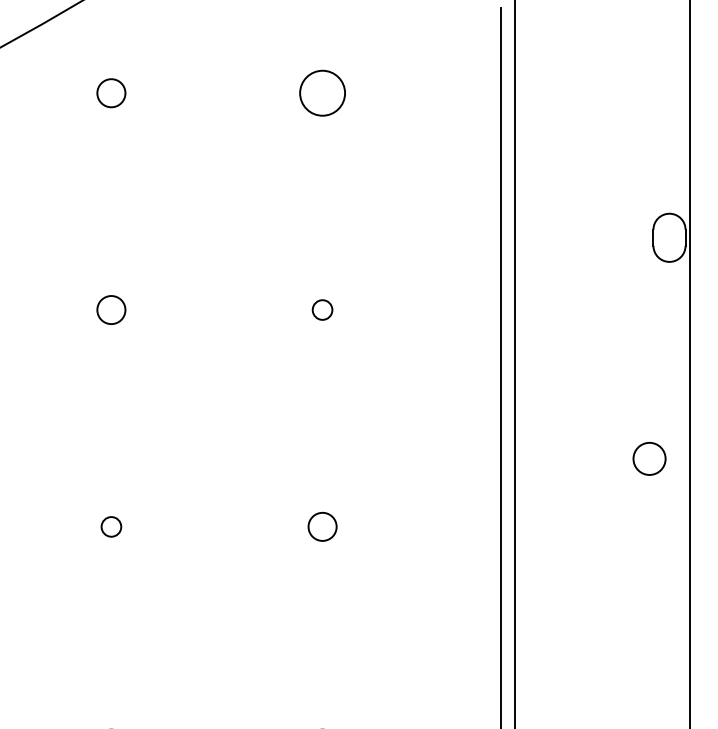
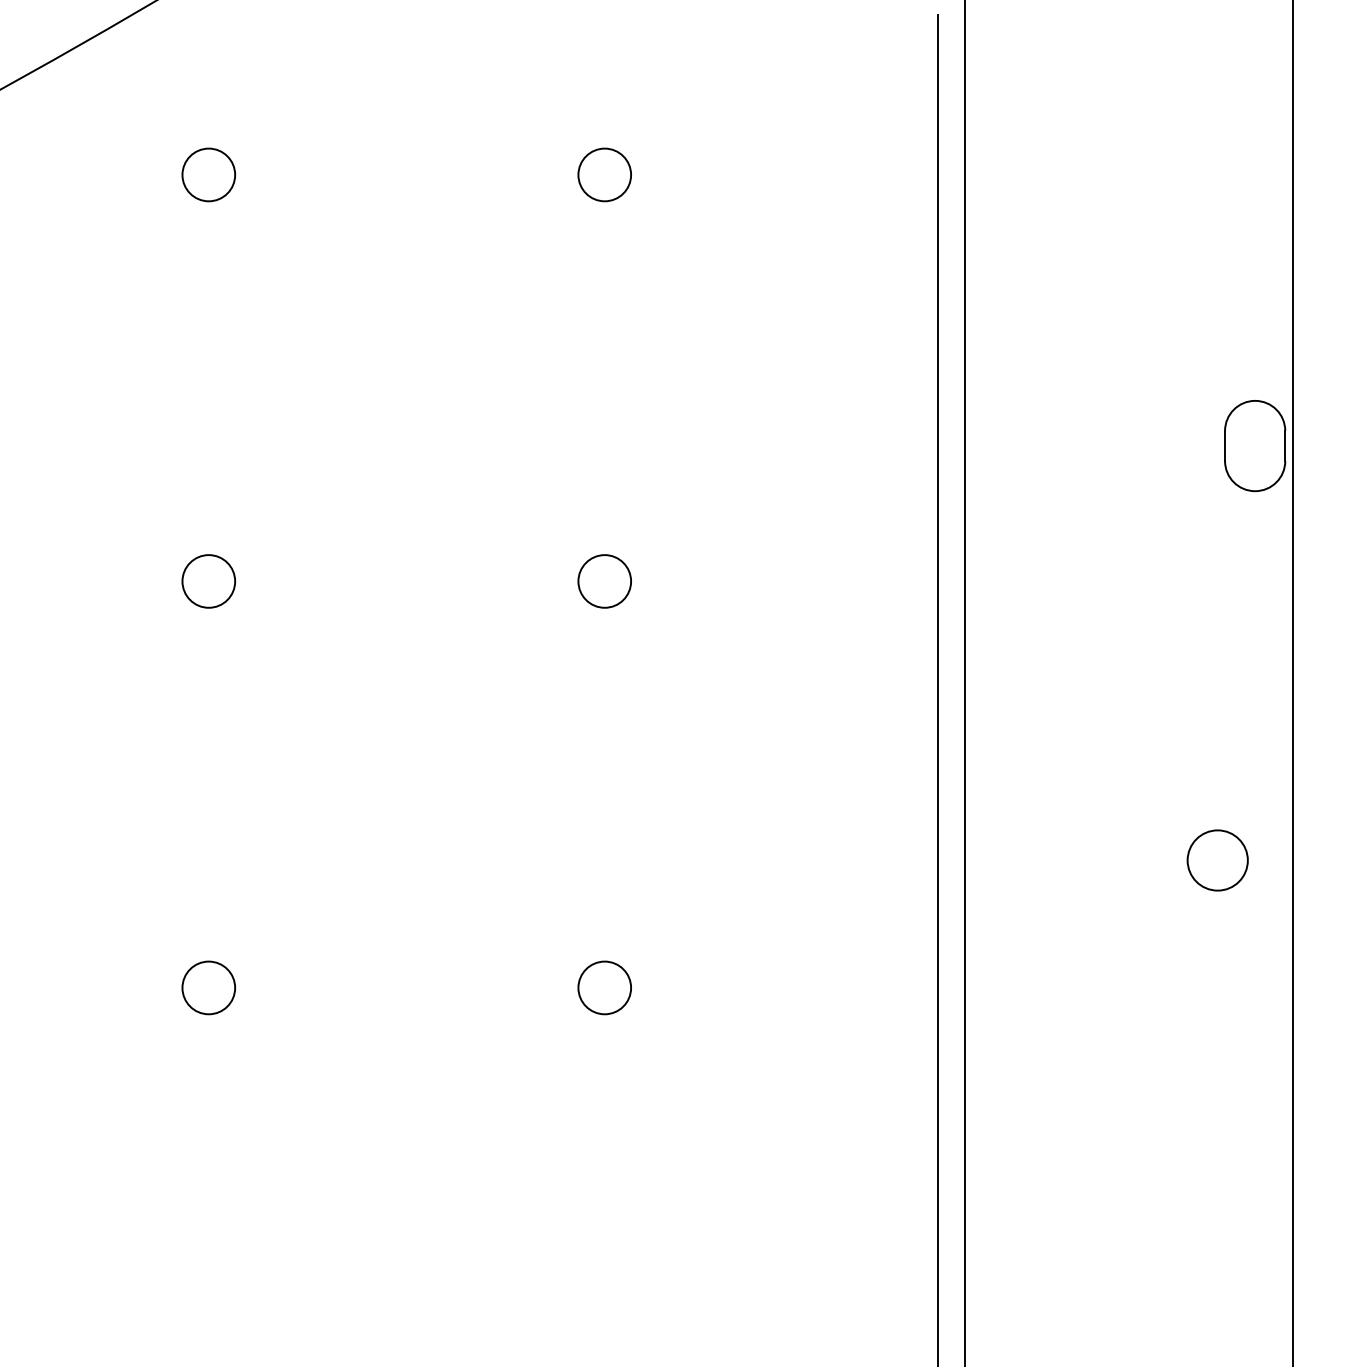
circle: (322, 93) -> (604, 175), size x0.62
circle: (322, 309) -> (604, 580), size x1.43
circle: (111, 526) -> (208, 987), size x1.43

